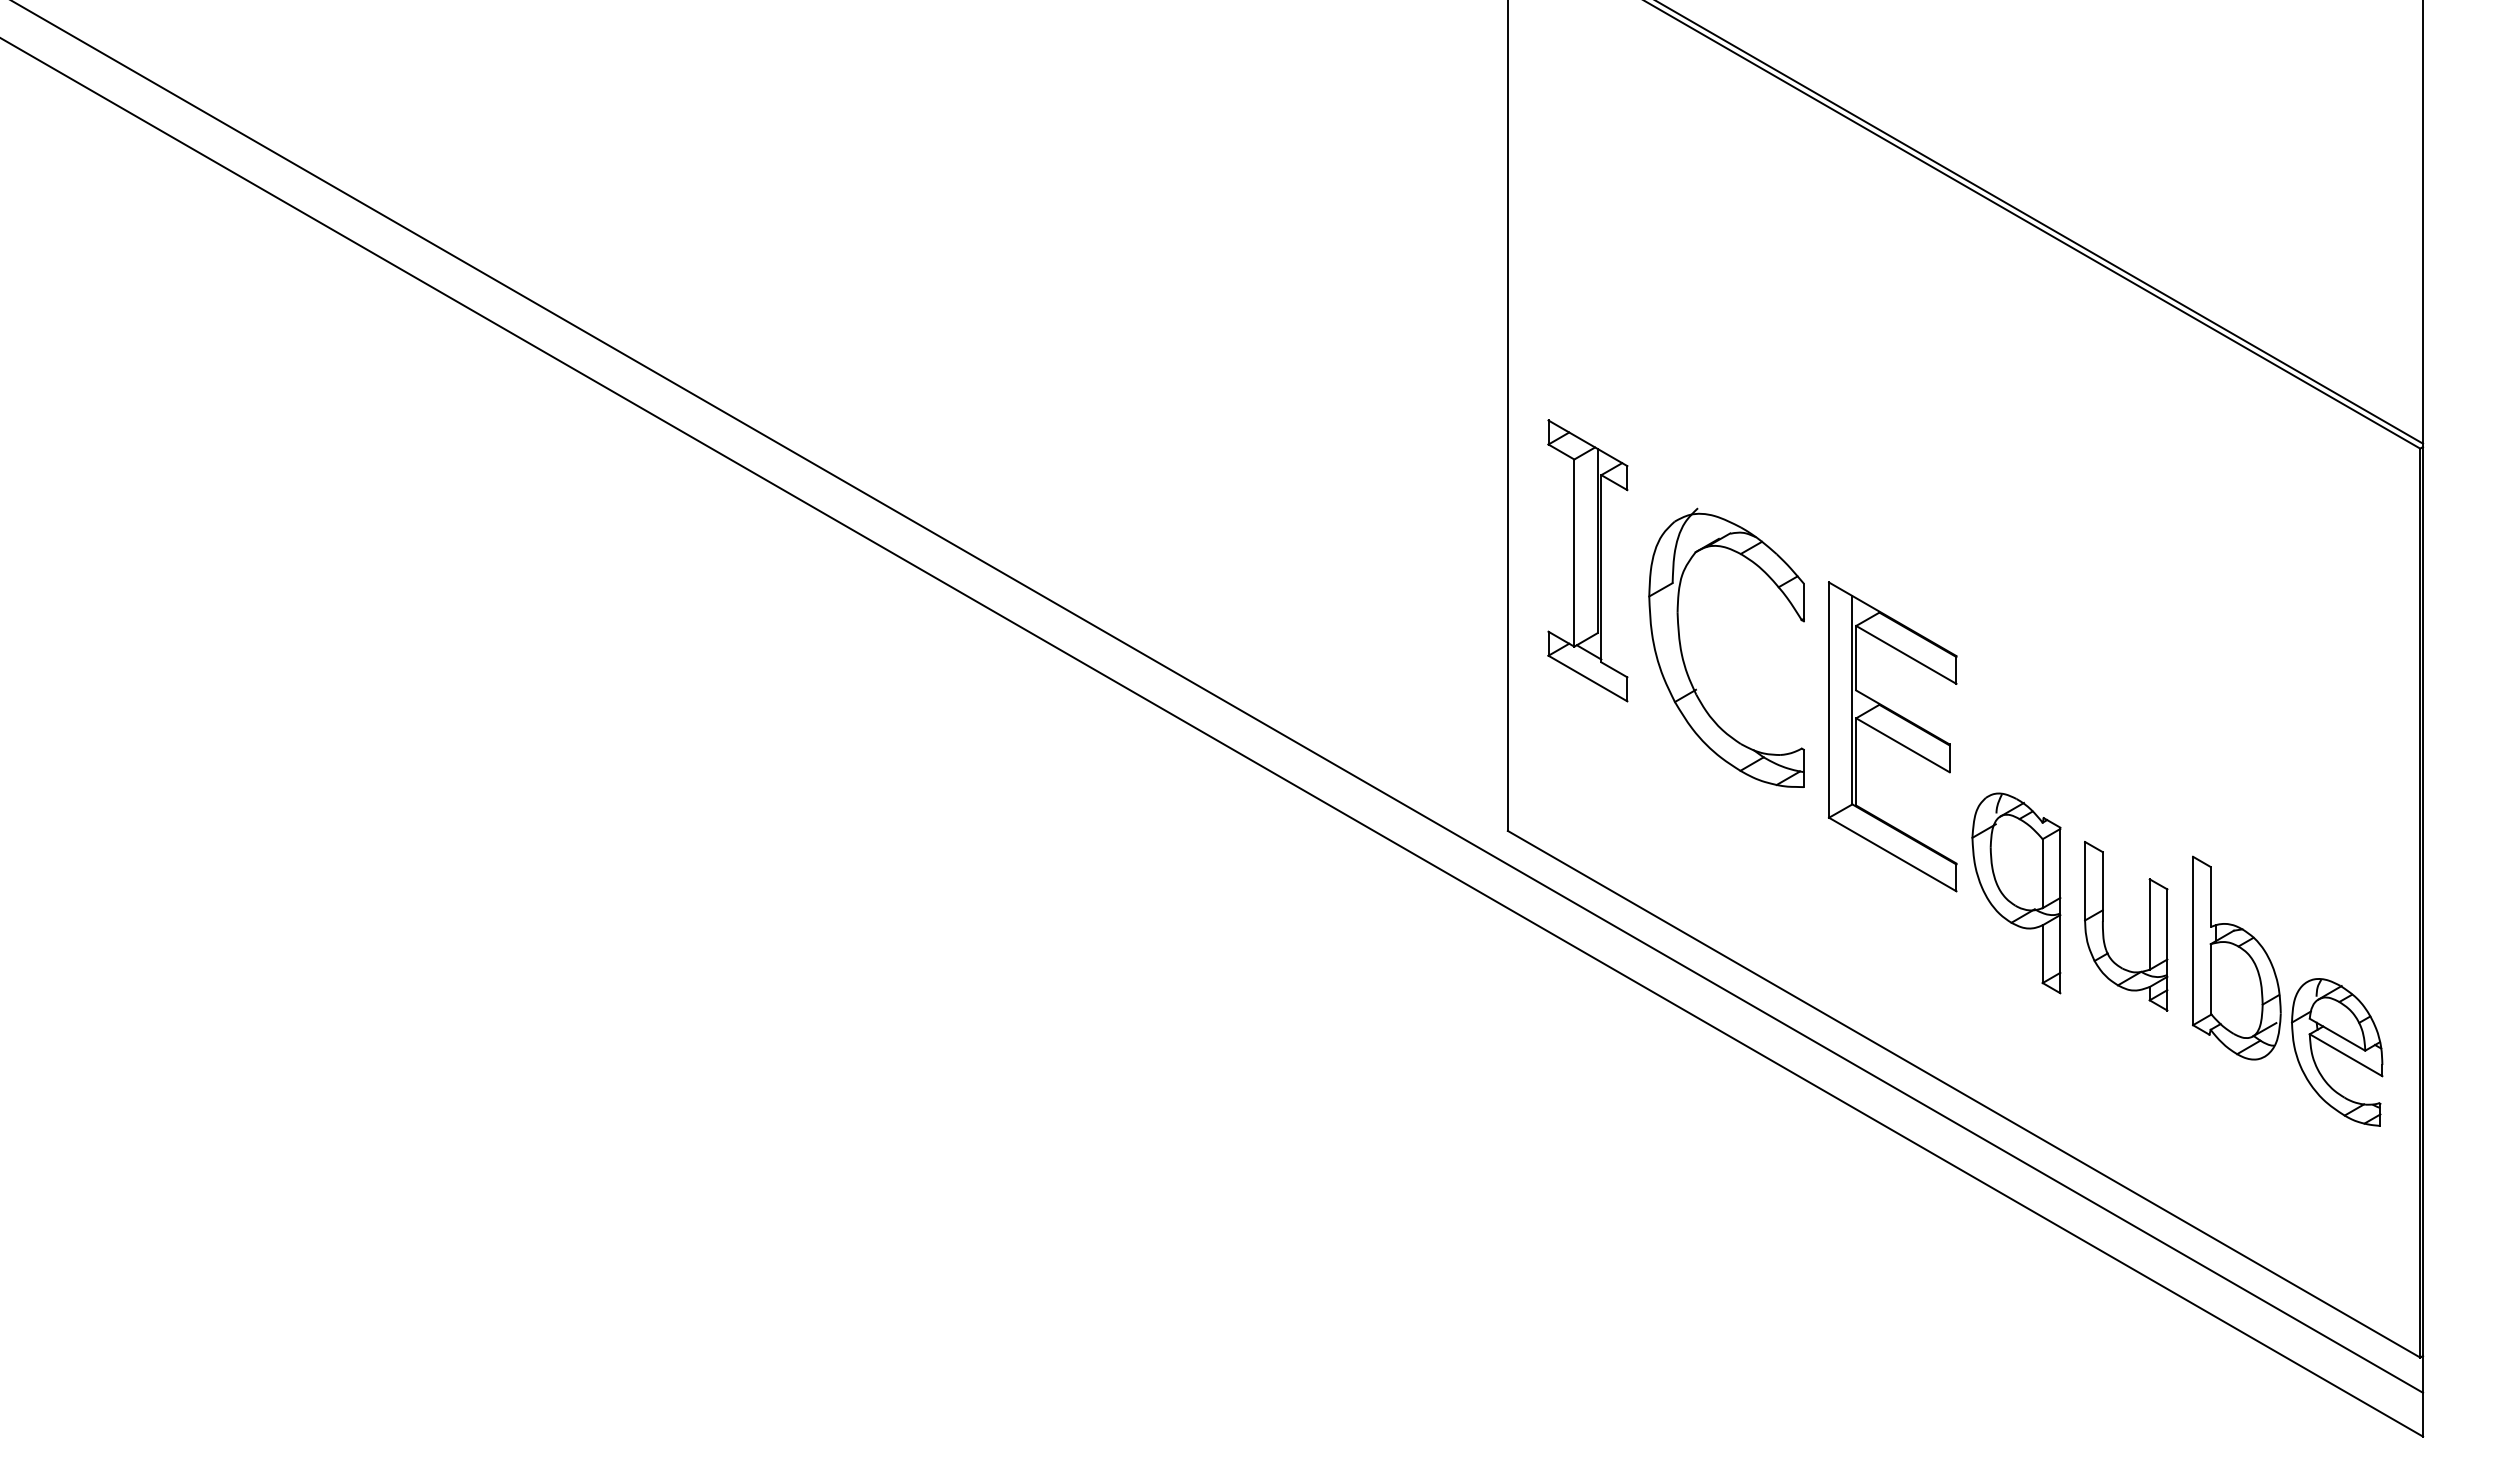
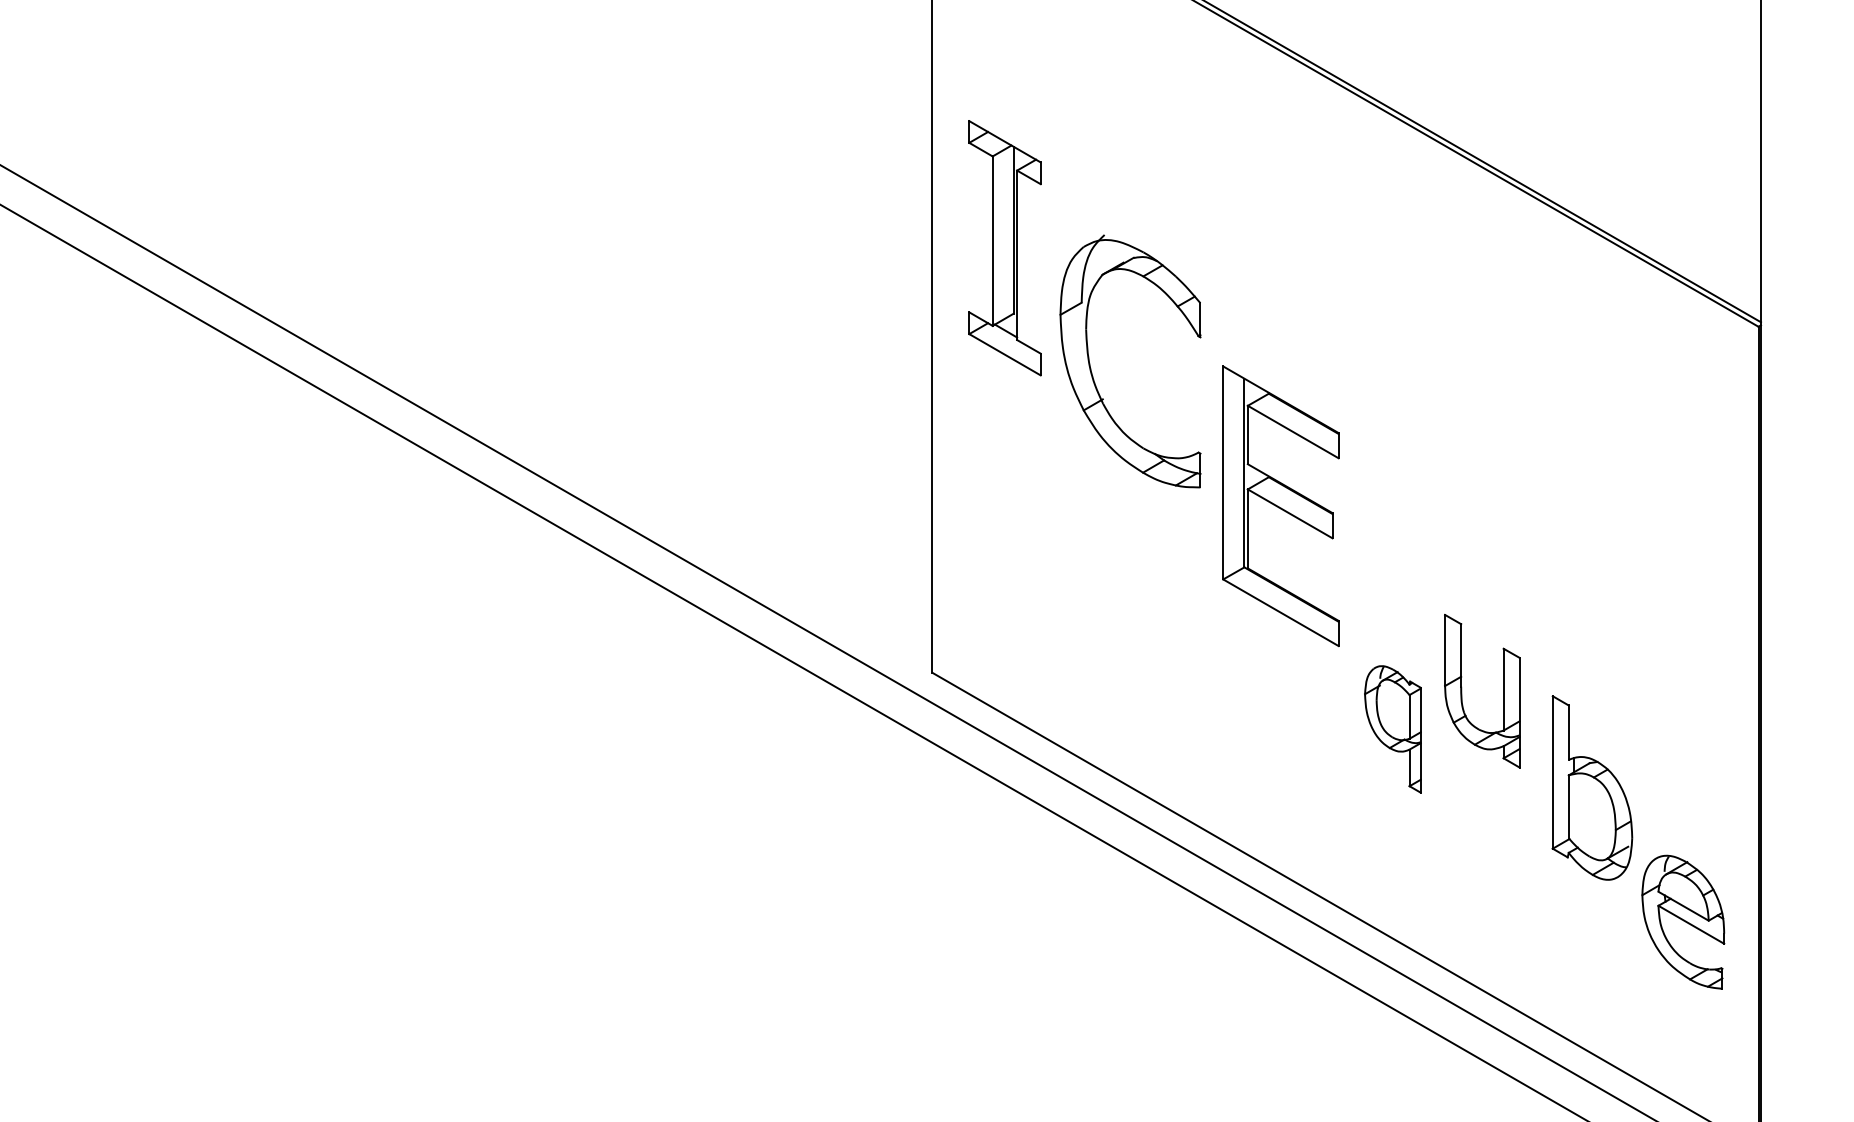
part: (1587, 560) -> (1004, 247), moved
part: (1683, 656) -> (1091, 369), moved
part: (1892, 736) -> (1280, 505), moved
part: (2016, 893) -> (1392, 729), size x0.7
part: (2103, 926) -> (1461, 691), moved
part: (2337, 1052) -> (1683, 922), moved

